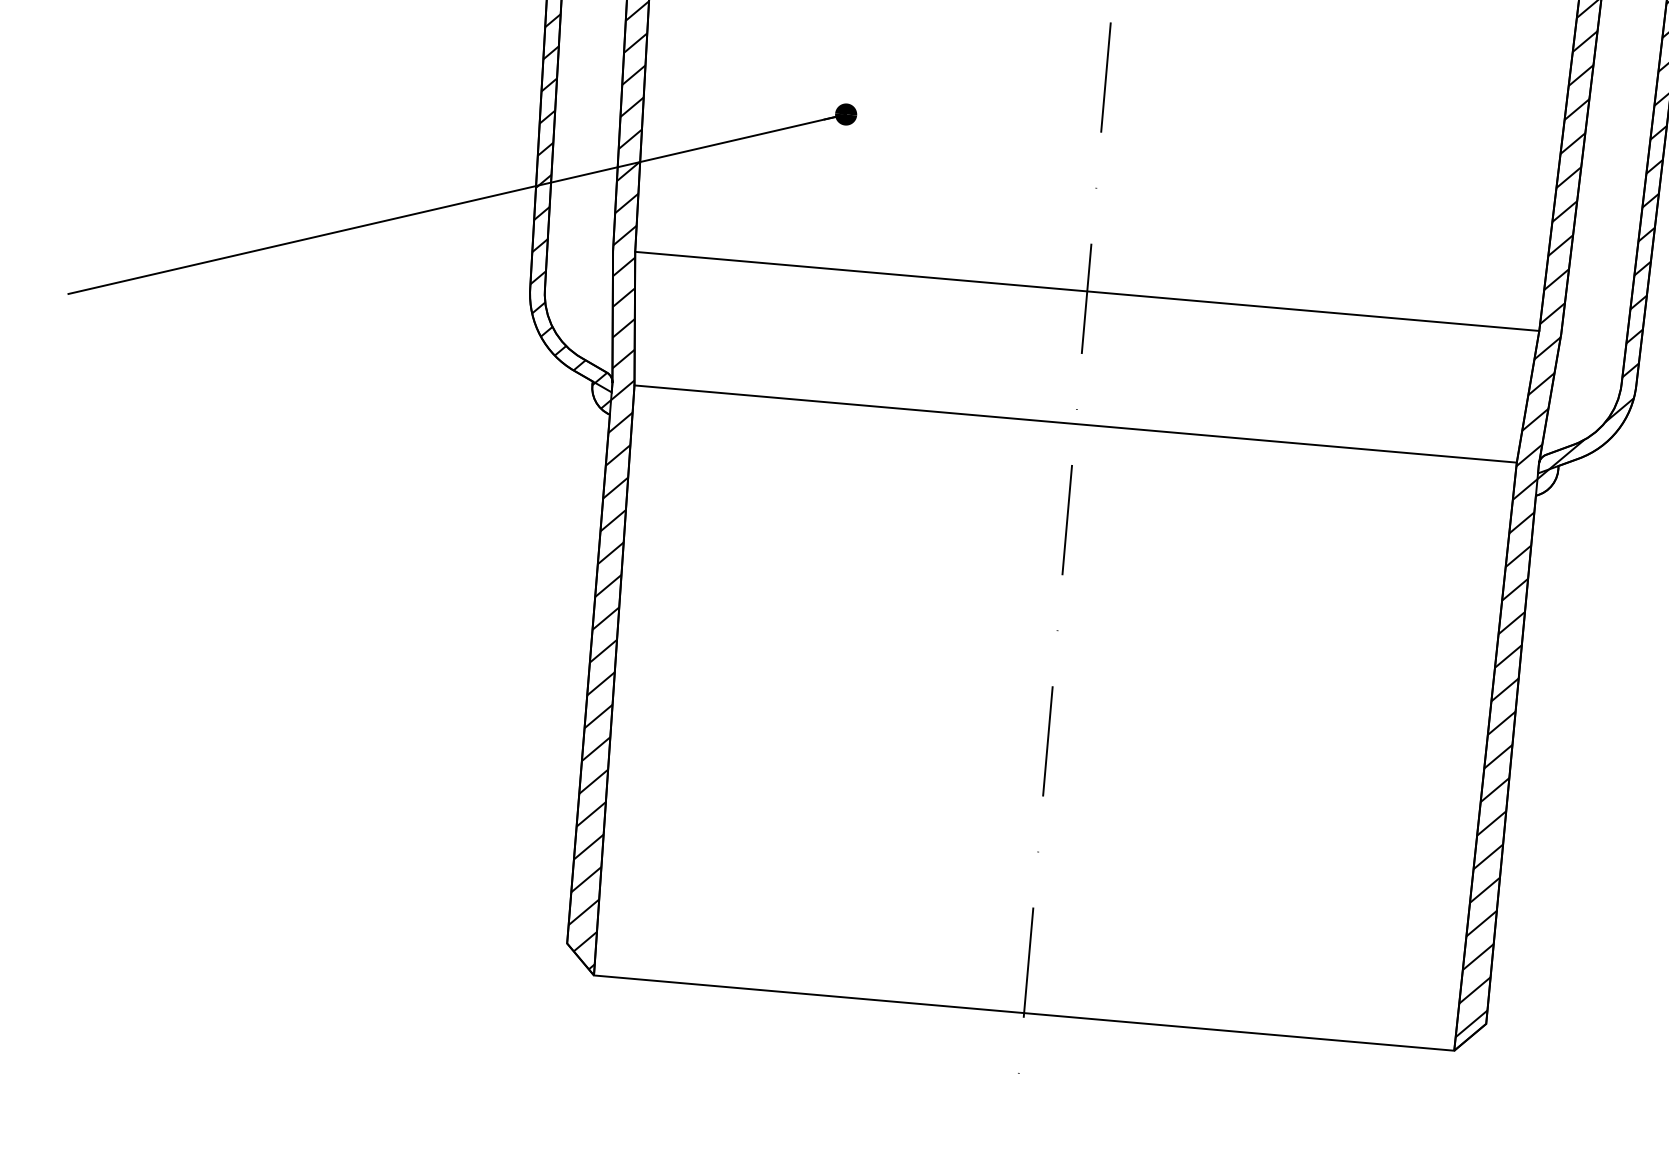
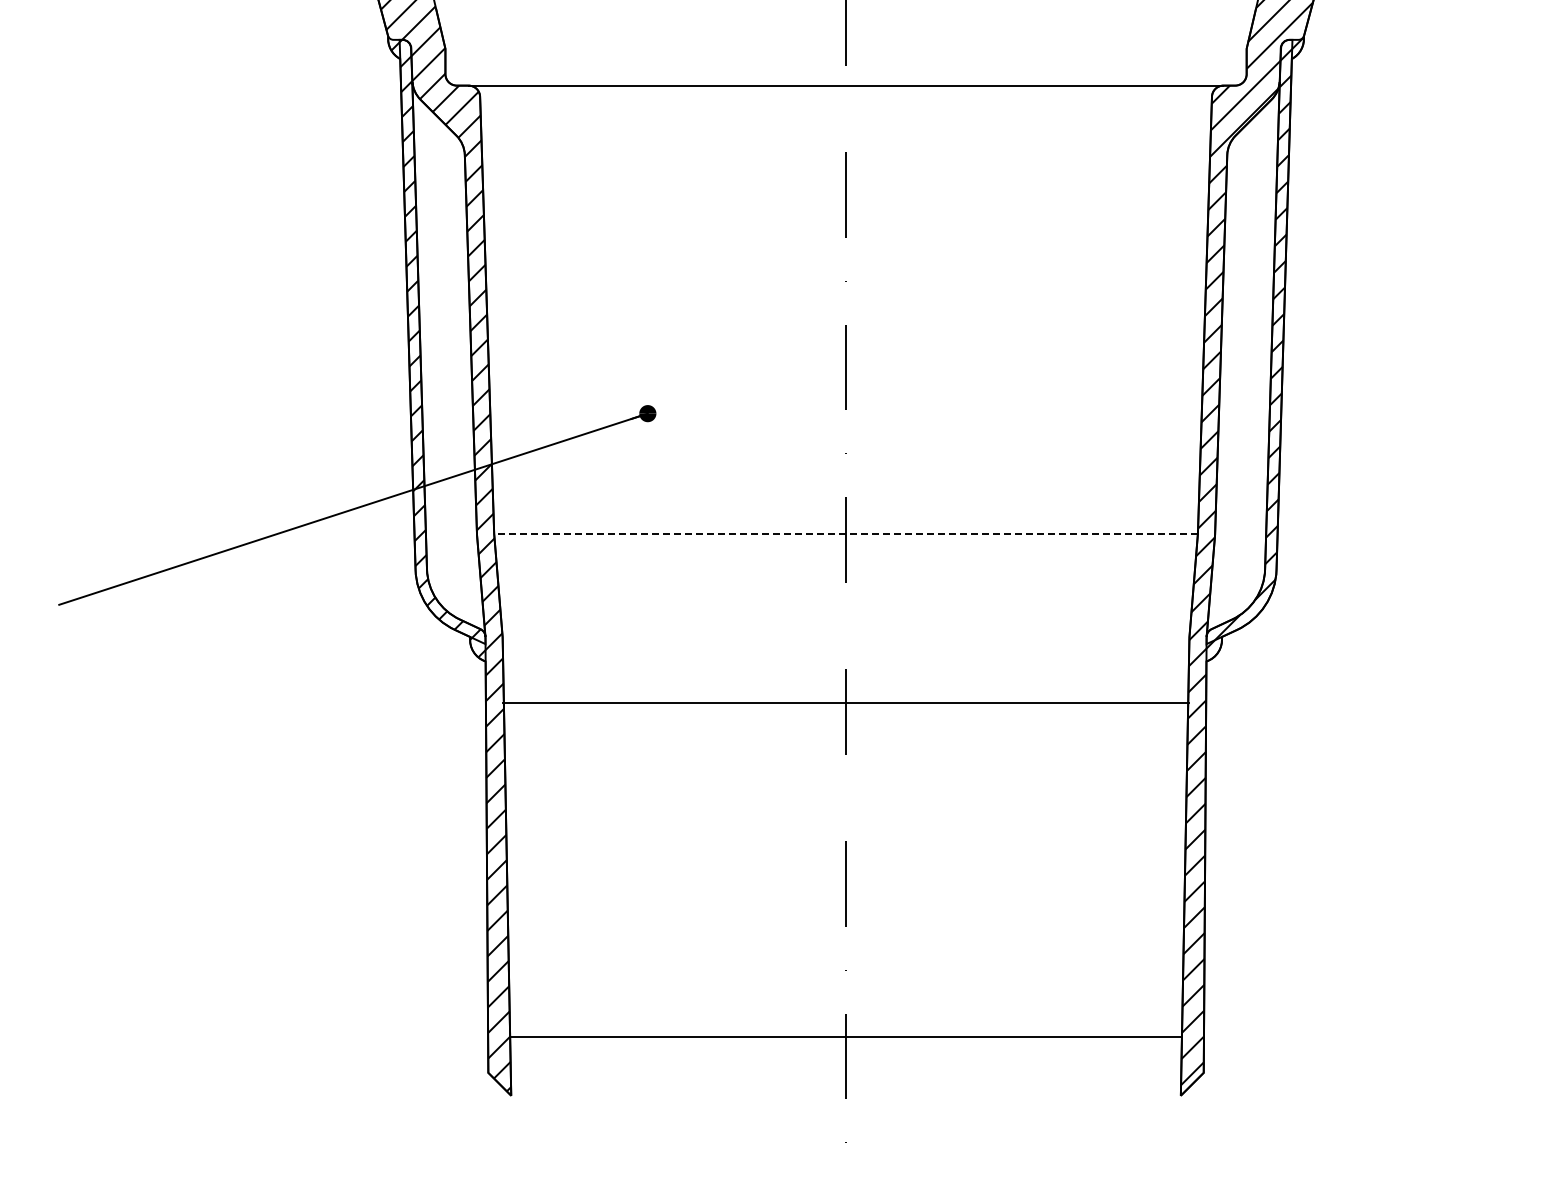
line: (1087, 290) -> (846, 533), solid -> dashed
line: (1074, 424) -> (845, 703), moved
line: (1023, 1012) -> (845, 1036), moved

